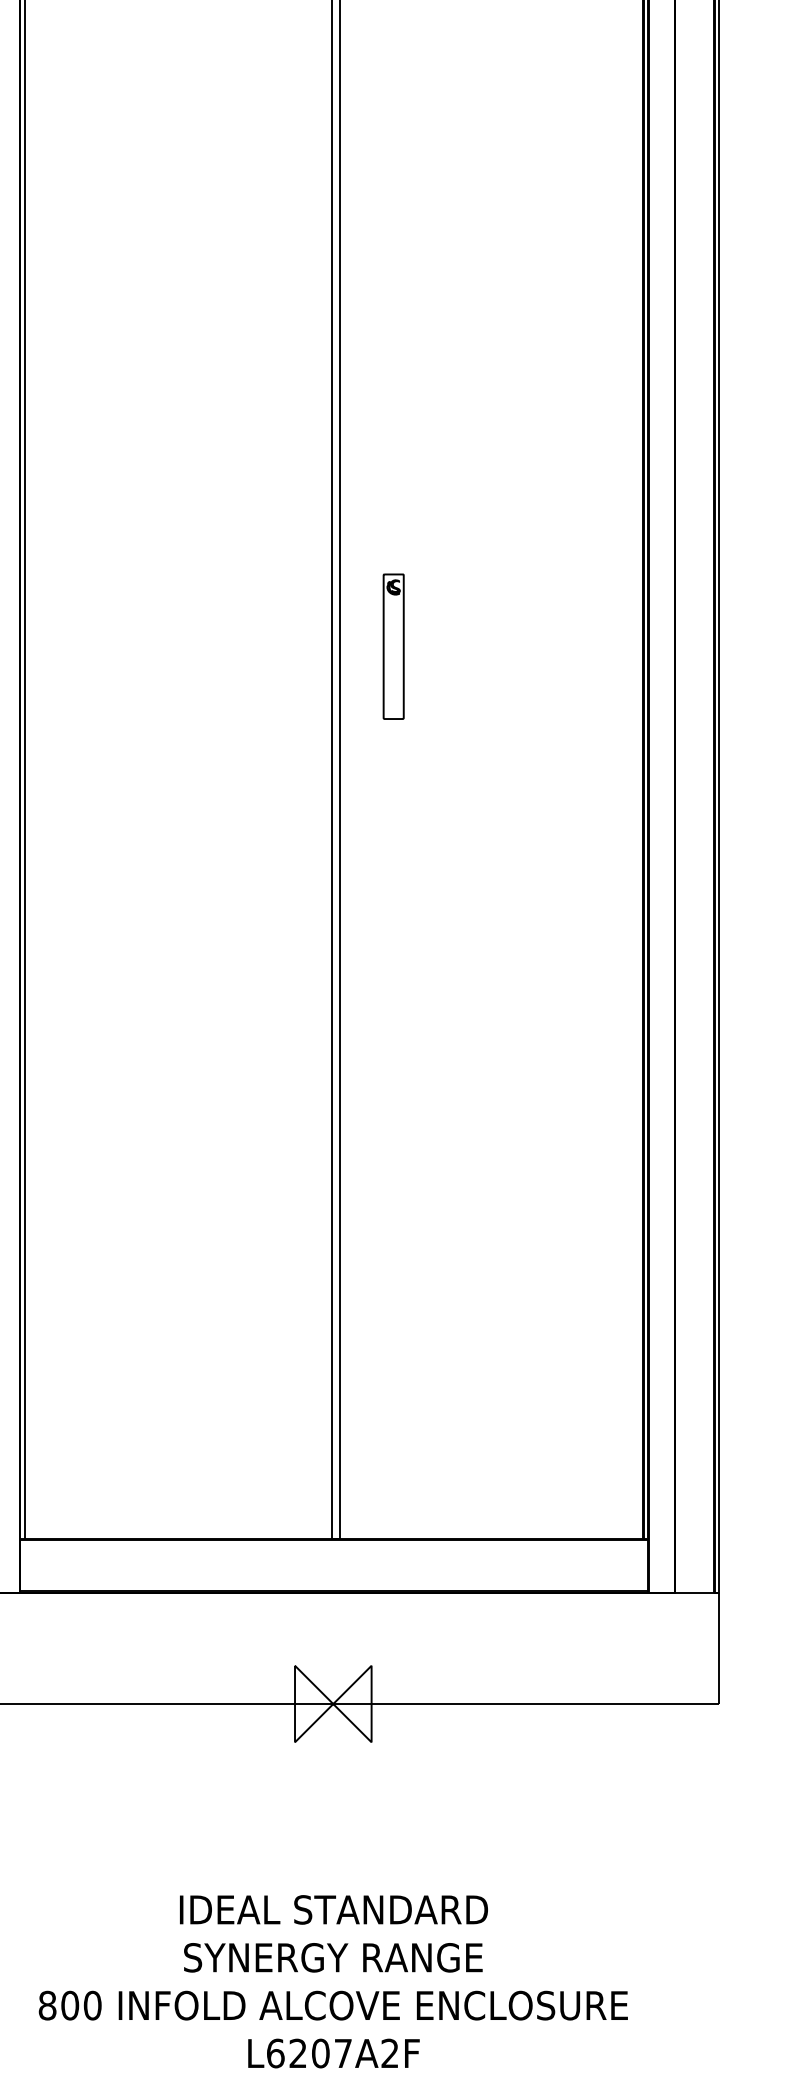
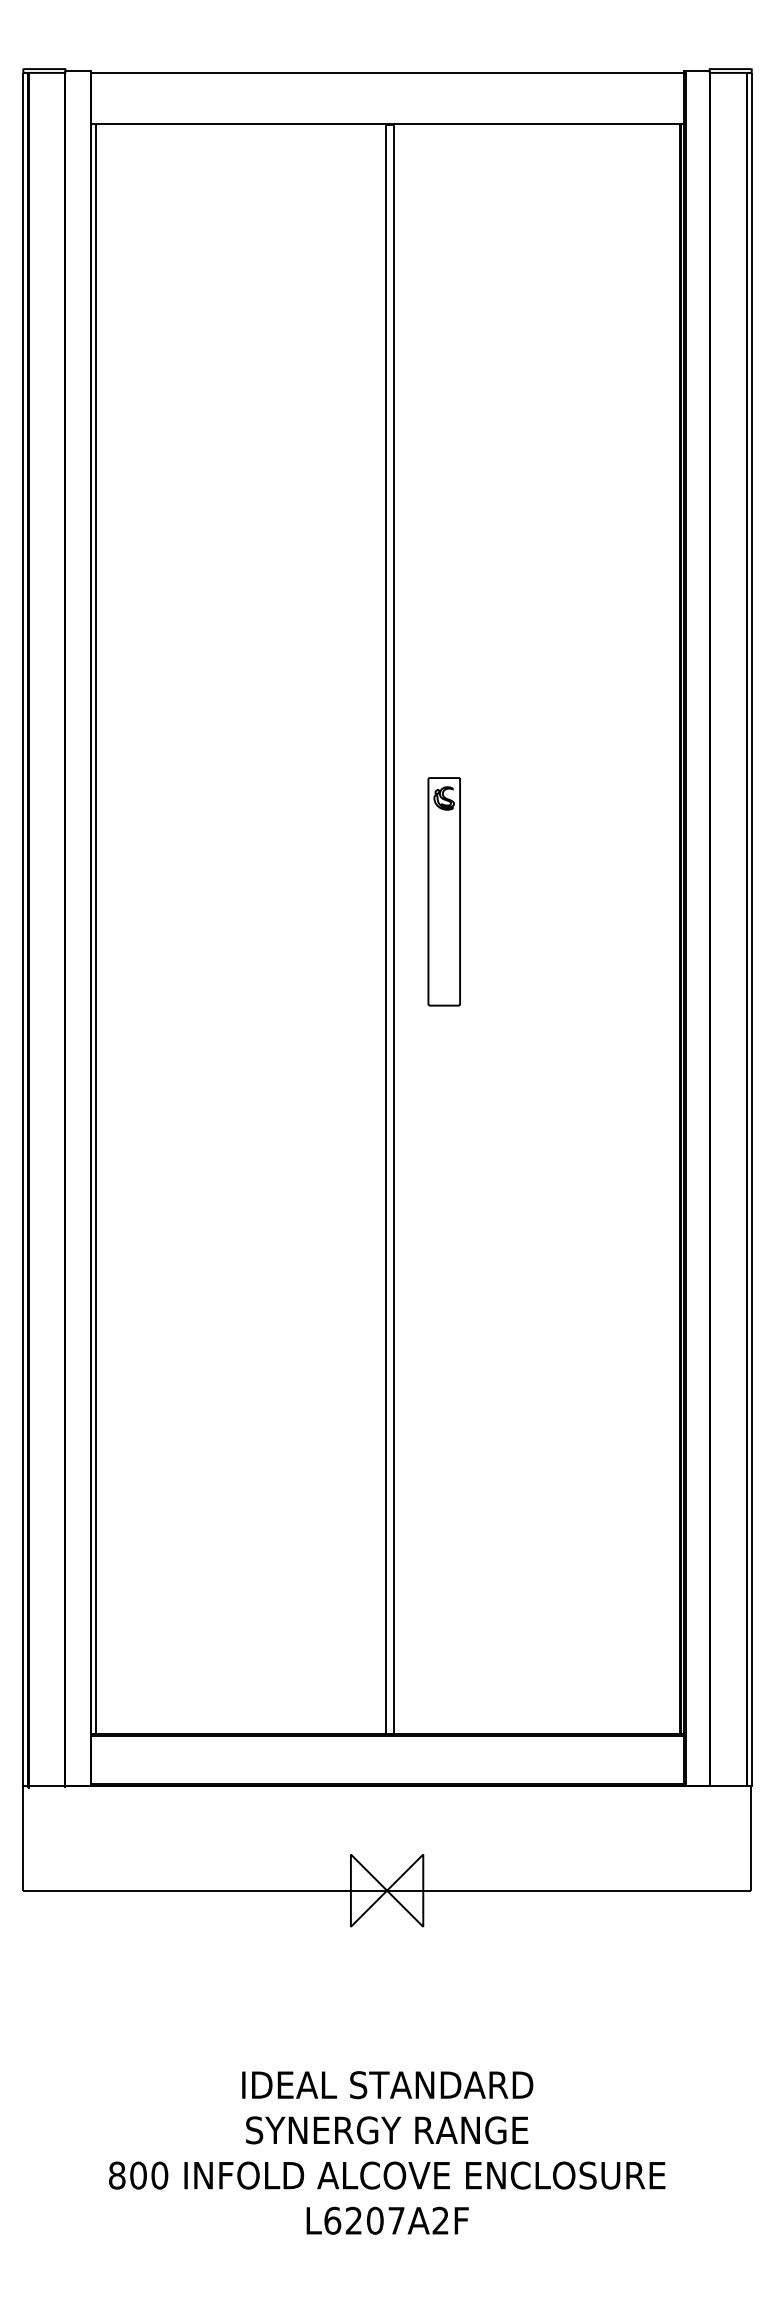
part: (393, 646) -> (443, 891), size x1.67

